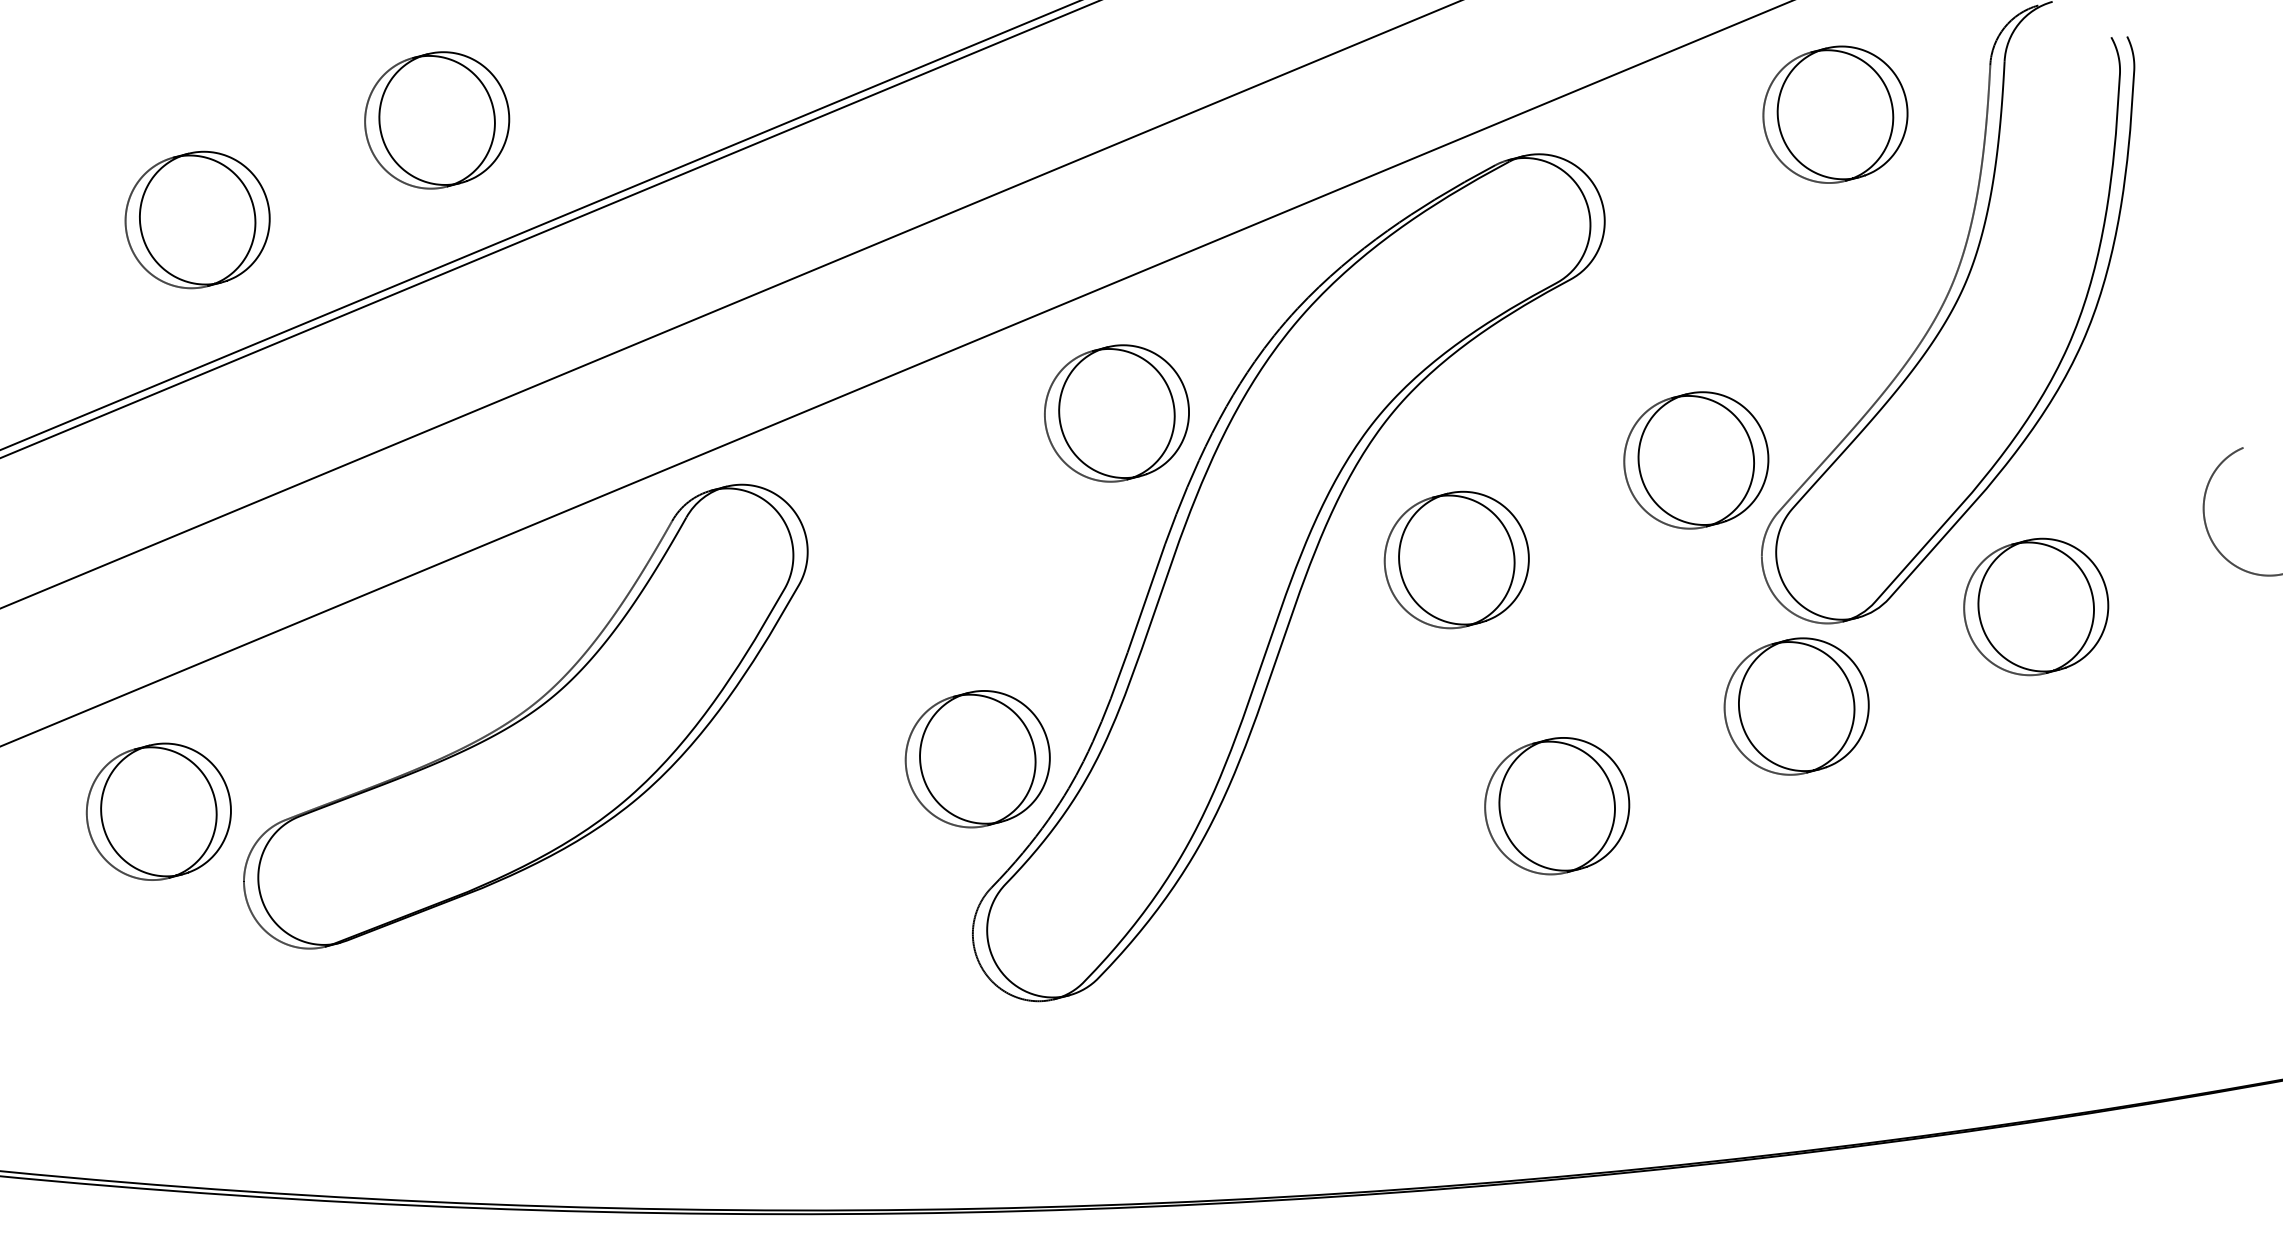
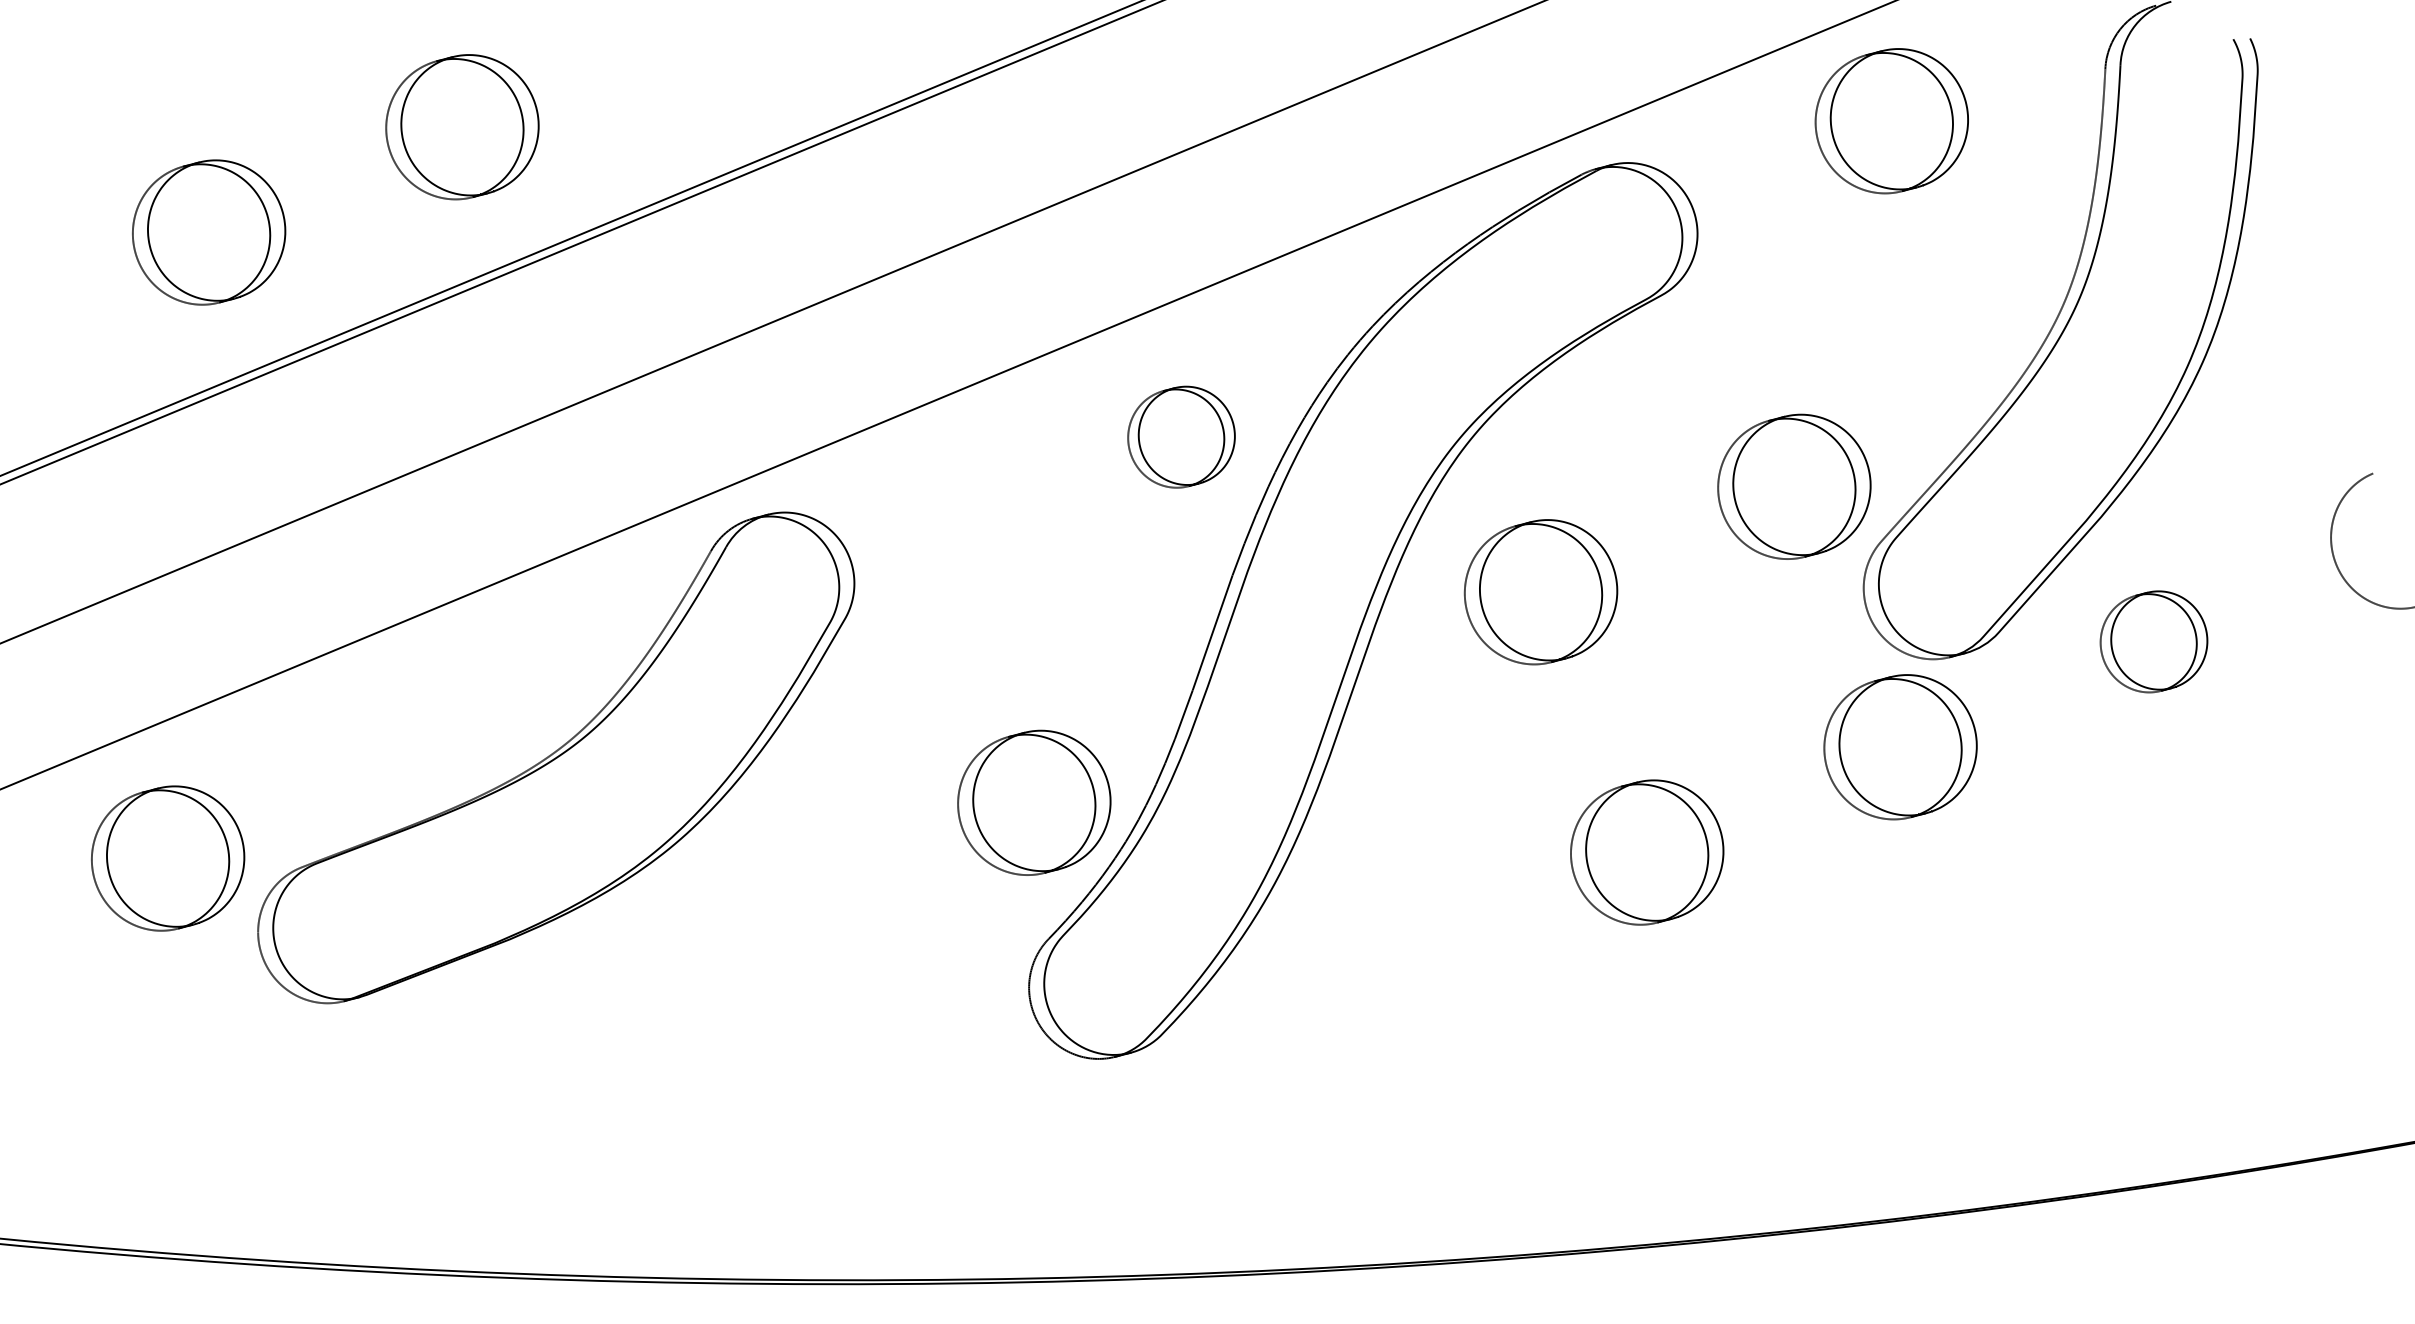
part: (1835, 114) -> (1891, 120), moved
part: (1116, 413) -> (1181, 437), size x0.7
part: (2036, 606) -> (2154, 641), size x0.7

